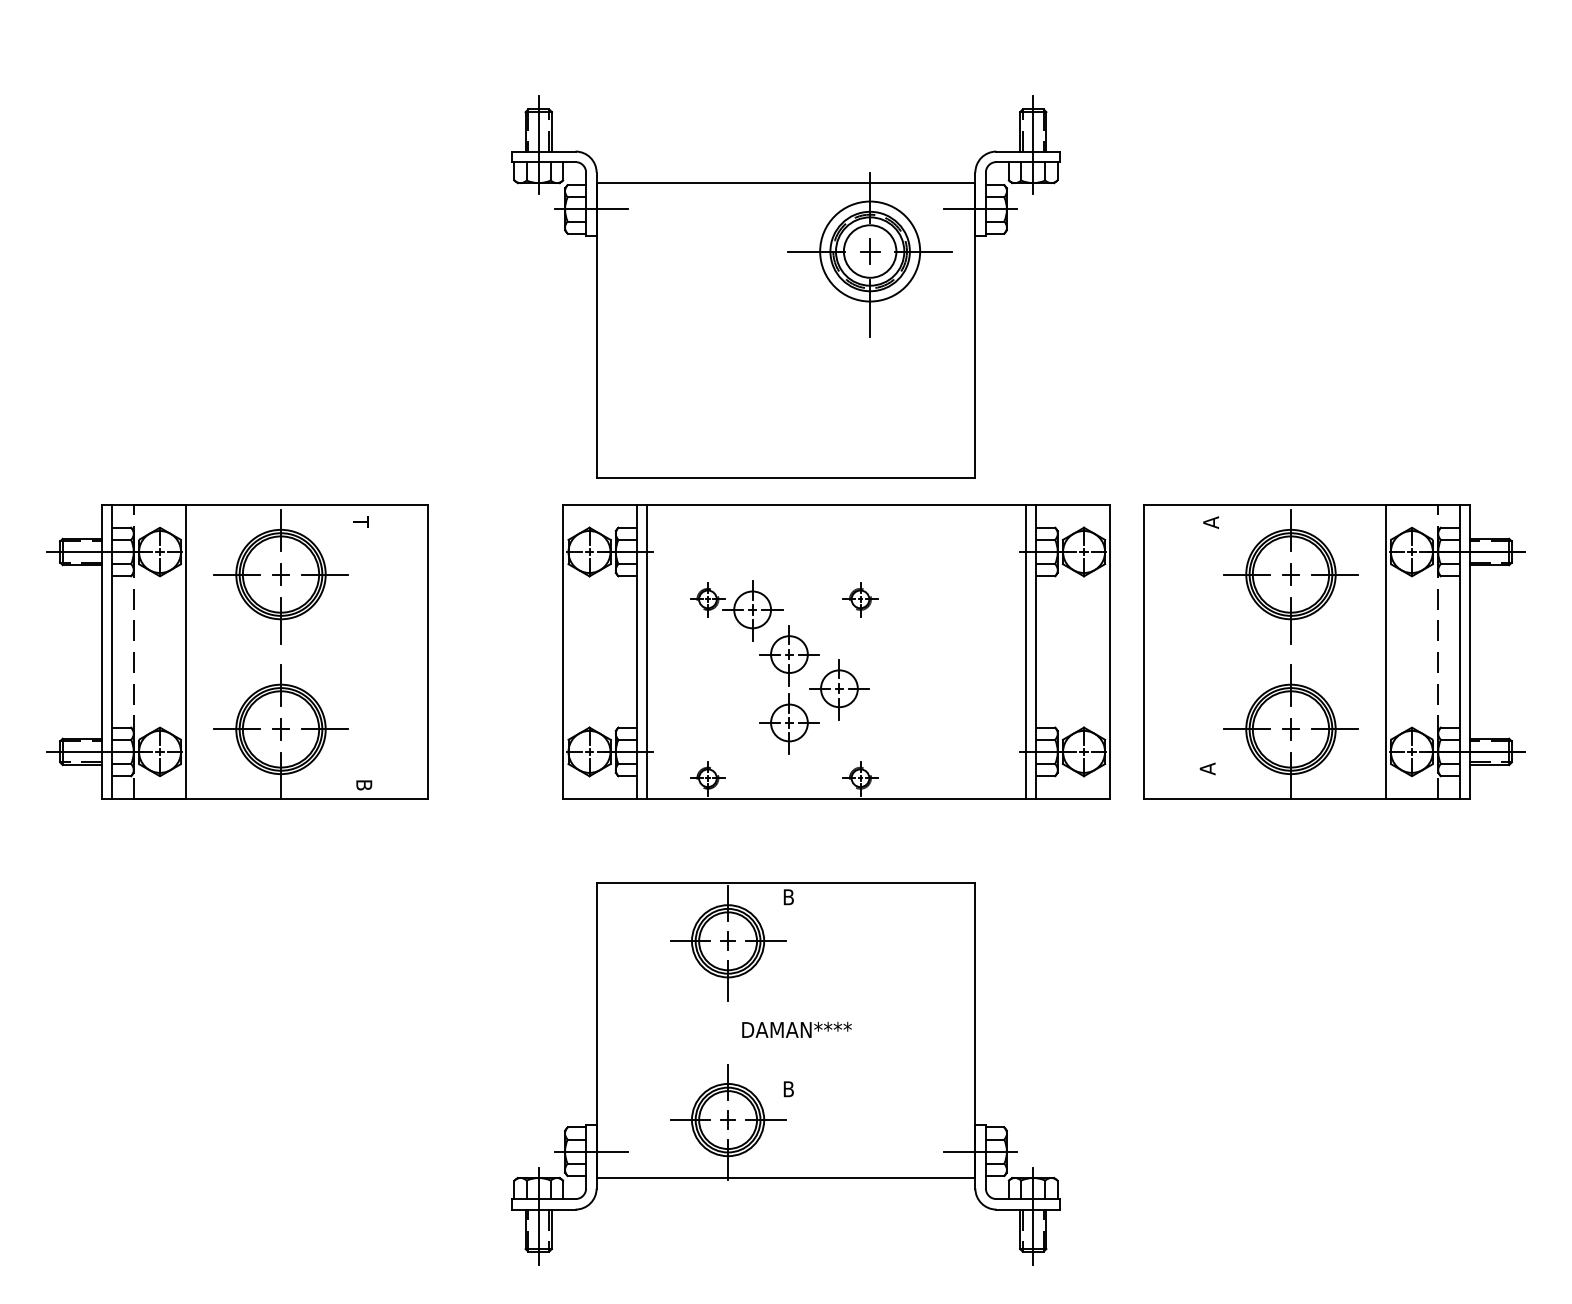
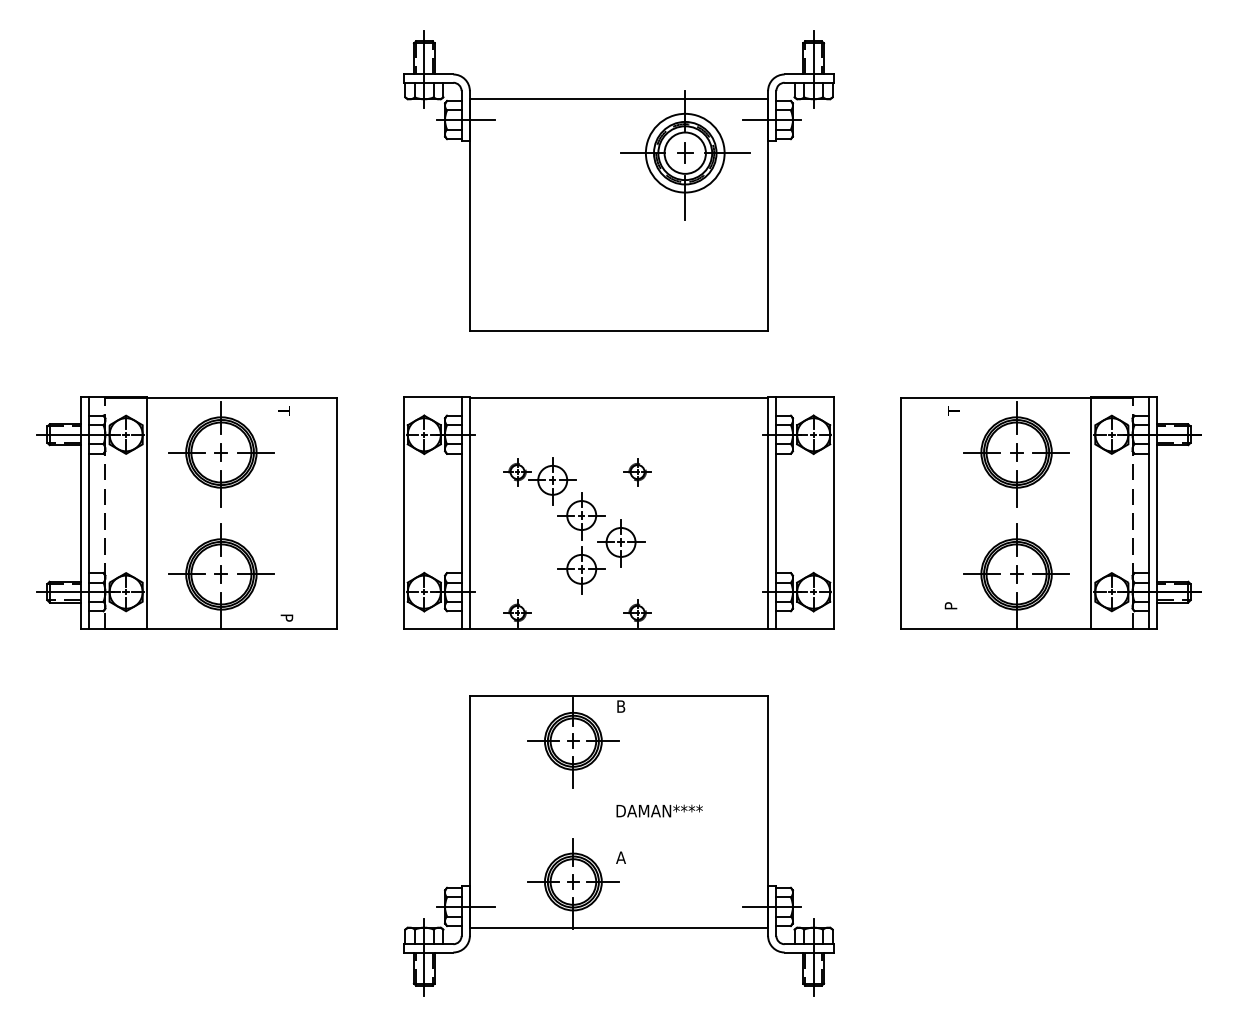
part: (785, 286) -> (618, 180), moved
text: (1210, 522) -> (953, 411), A -> T
part: (836, 650) -> (618, 512), moved
text: (1207, 768) -> (950, 605), A -> P
text: (363, 786) -> (286, 619), B -> P
text: (796, 1029) -> (659, 810), moved
text: (787, 1088) -> (620, 857), B -> A

